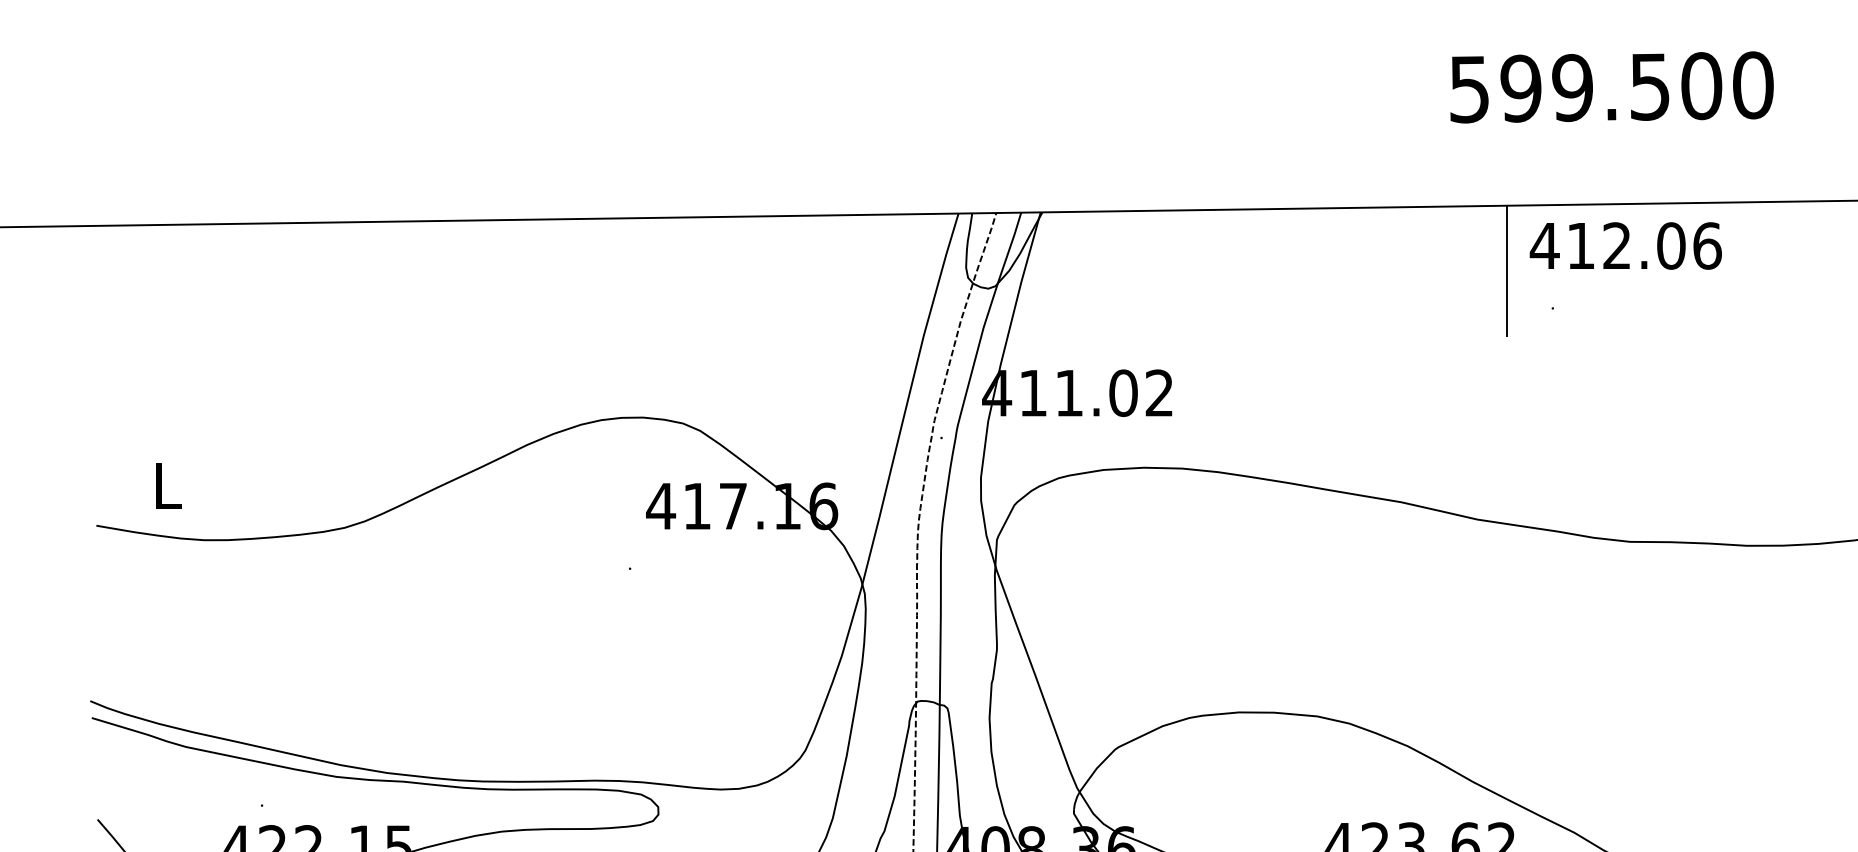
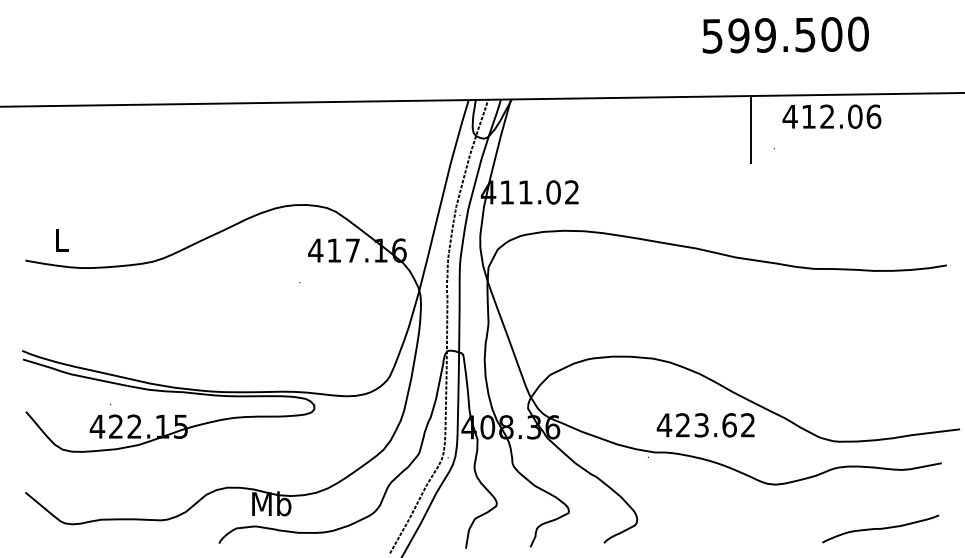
text: (1611, 86) -> (785, 34), moved
text: (1625, 245) -> (831, 116), moved

